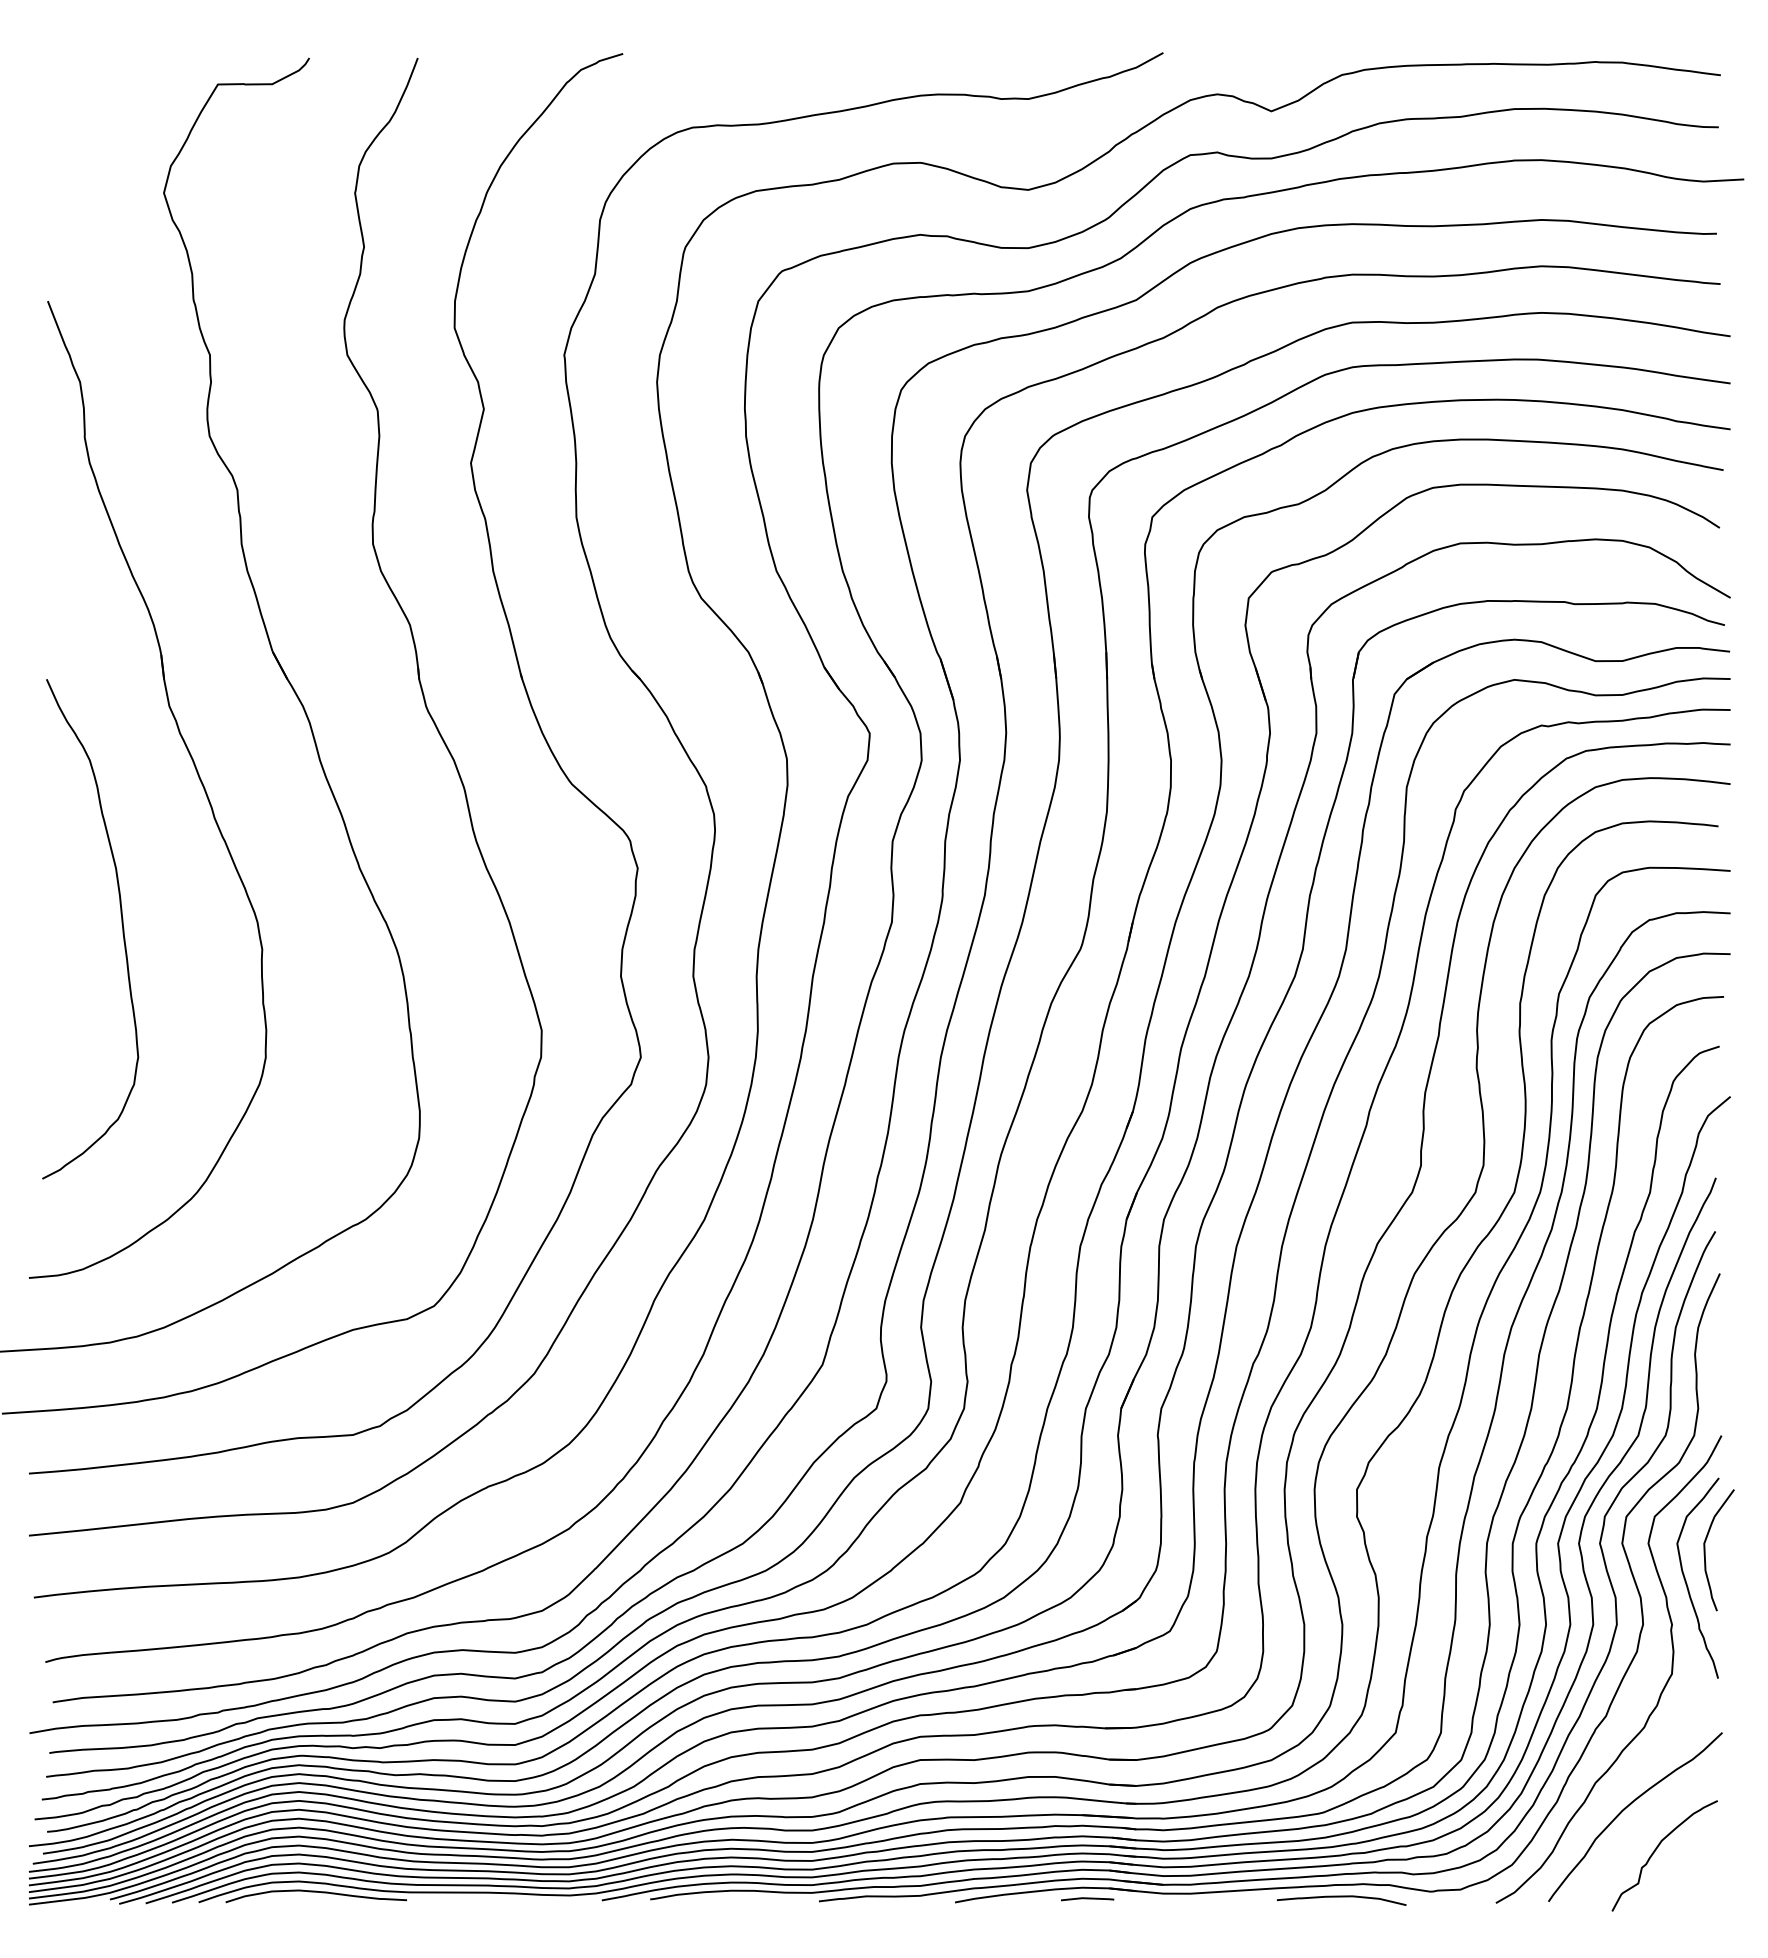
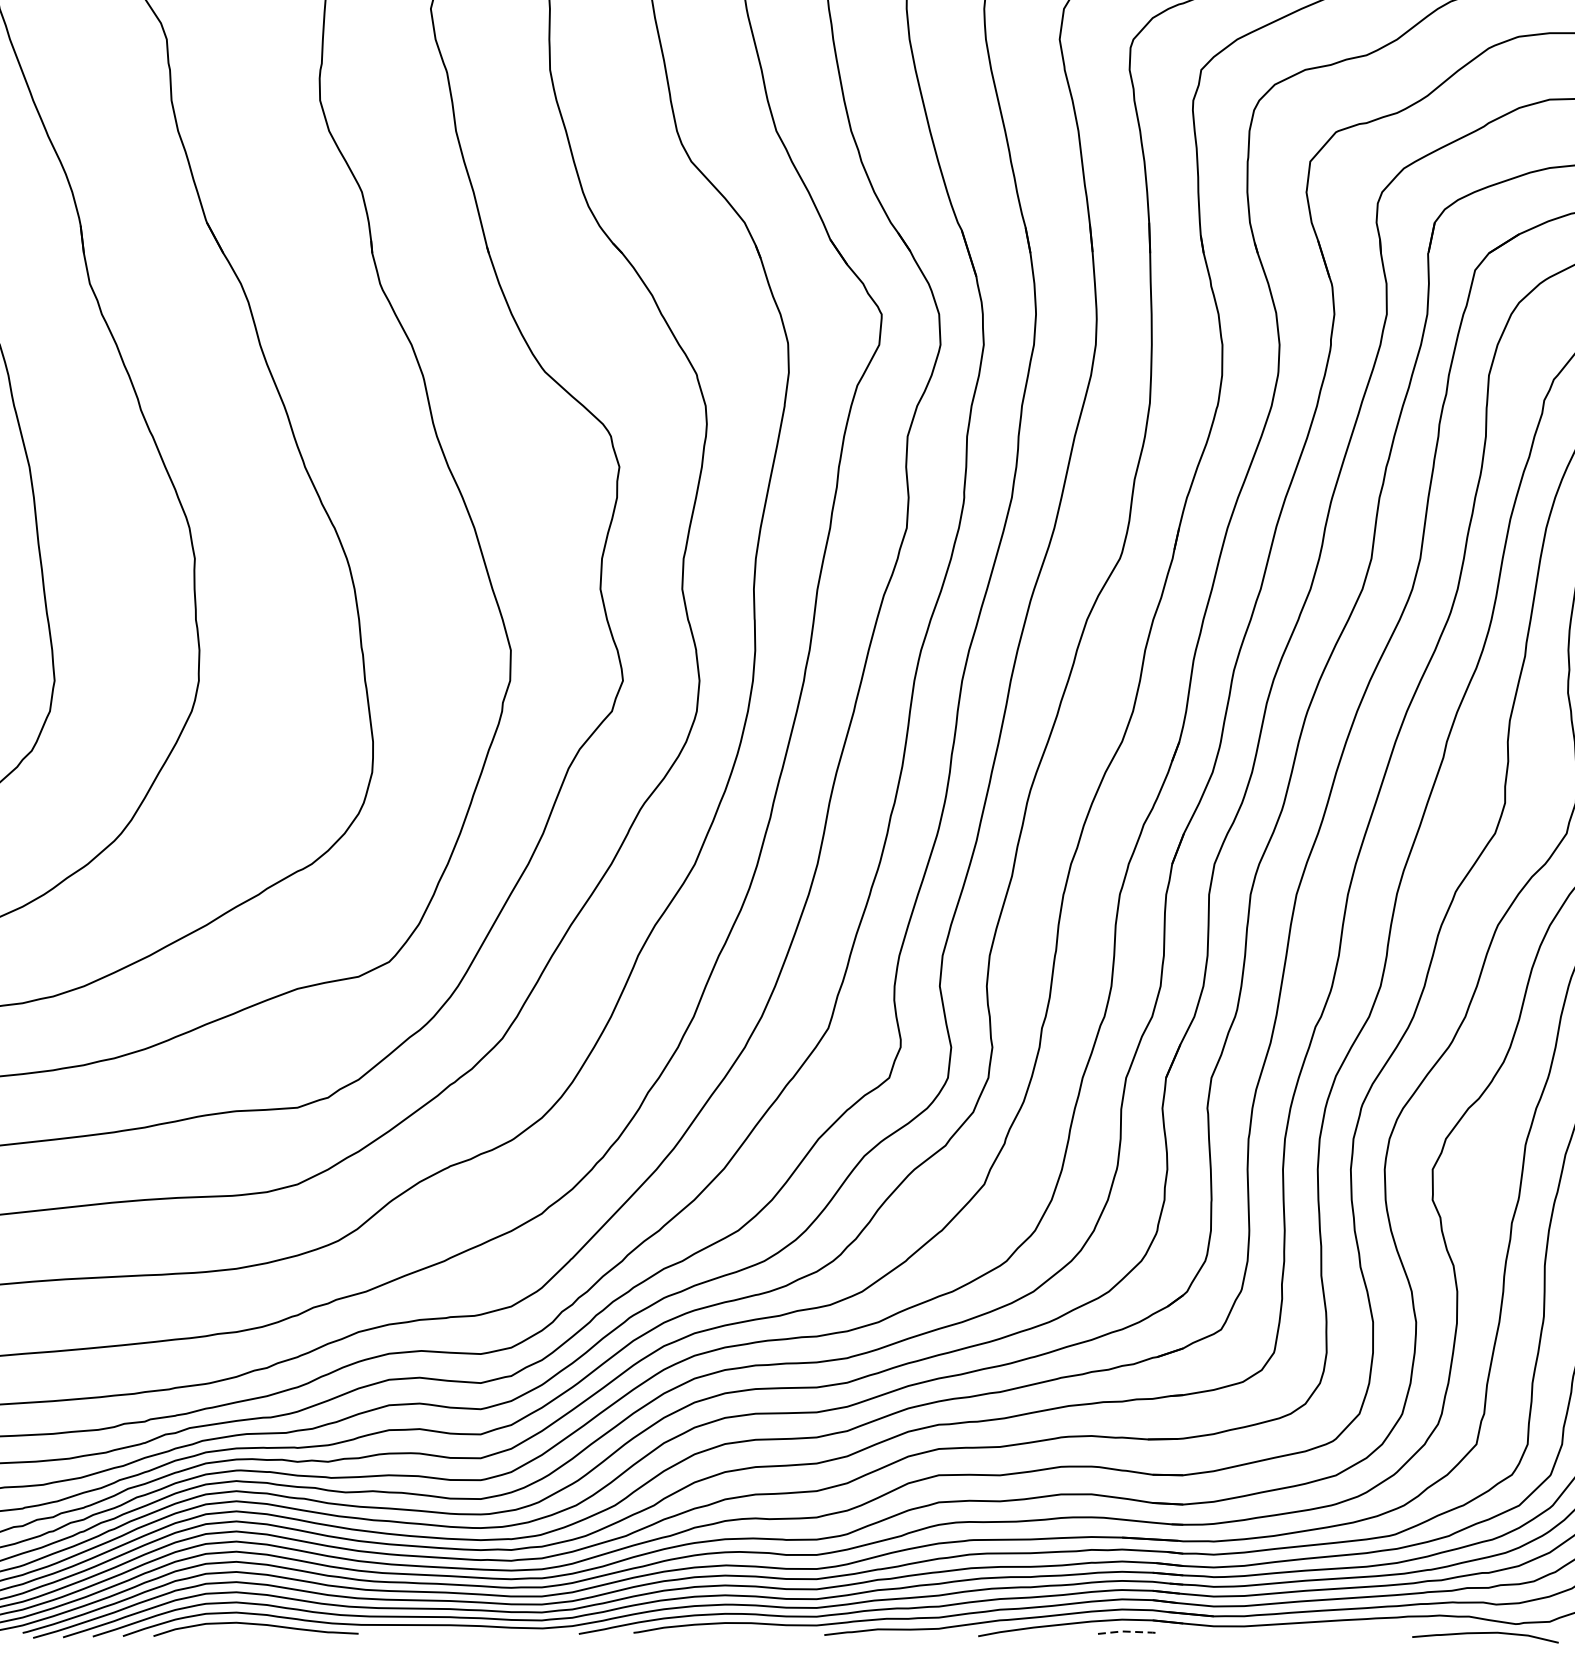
curve: (1341, 1897) -> (1485, 1634), moved
line: (1088, 1898) -> (1129, 1631), solid -> dashed

